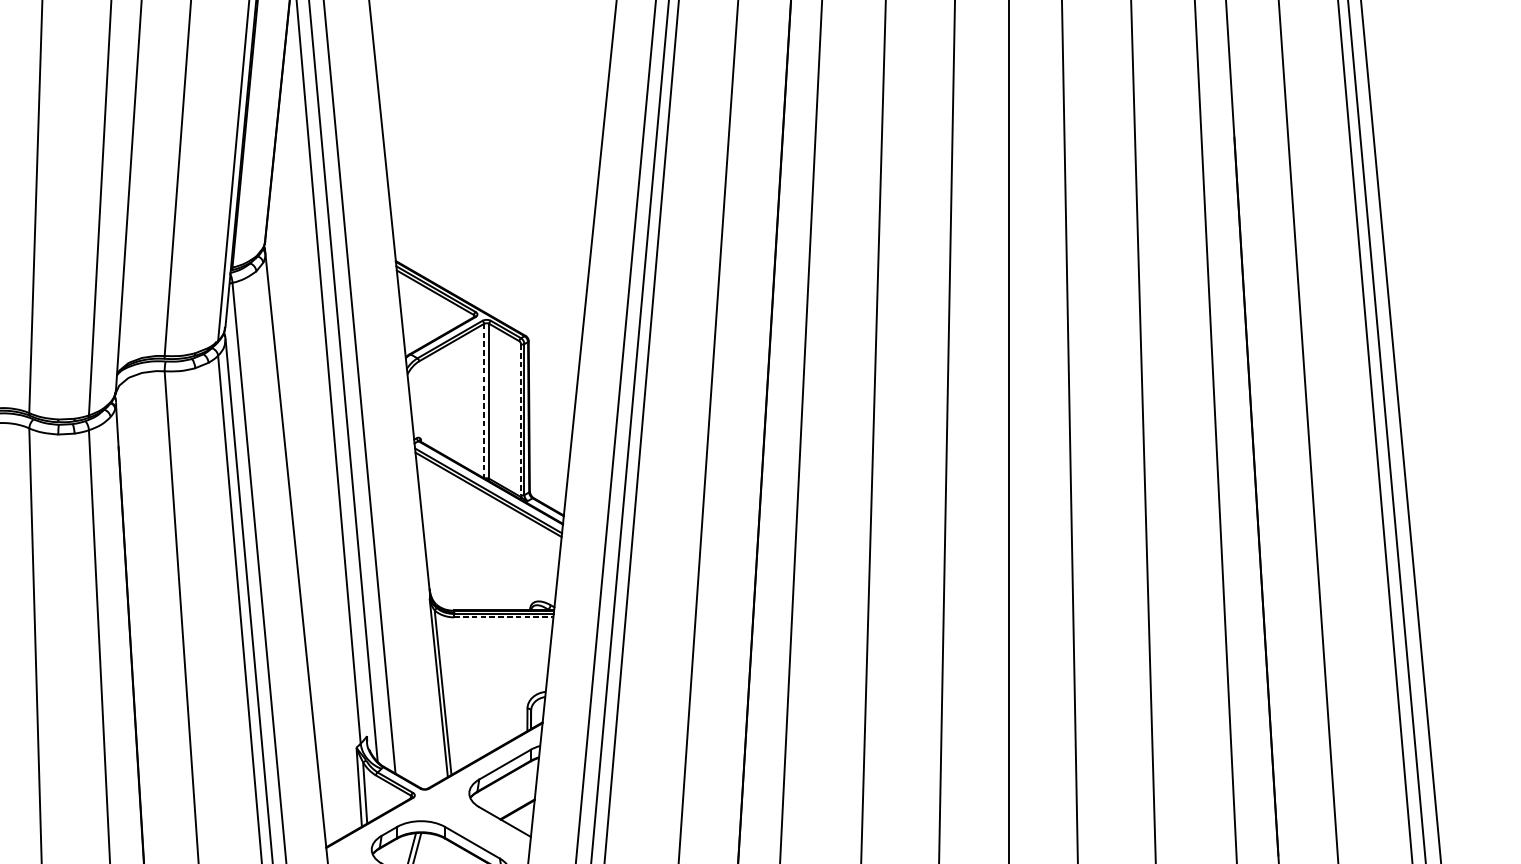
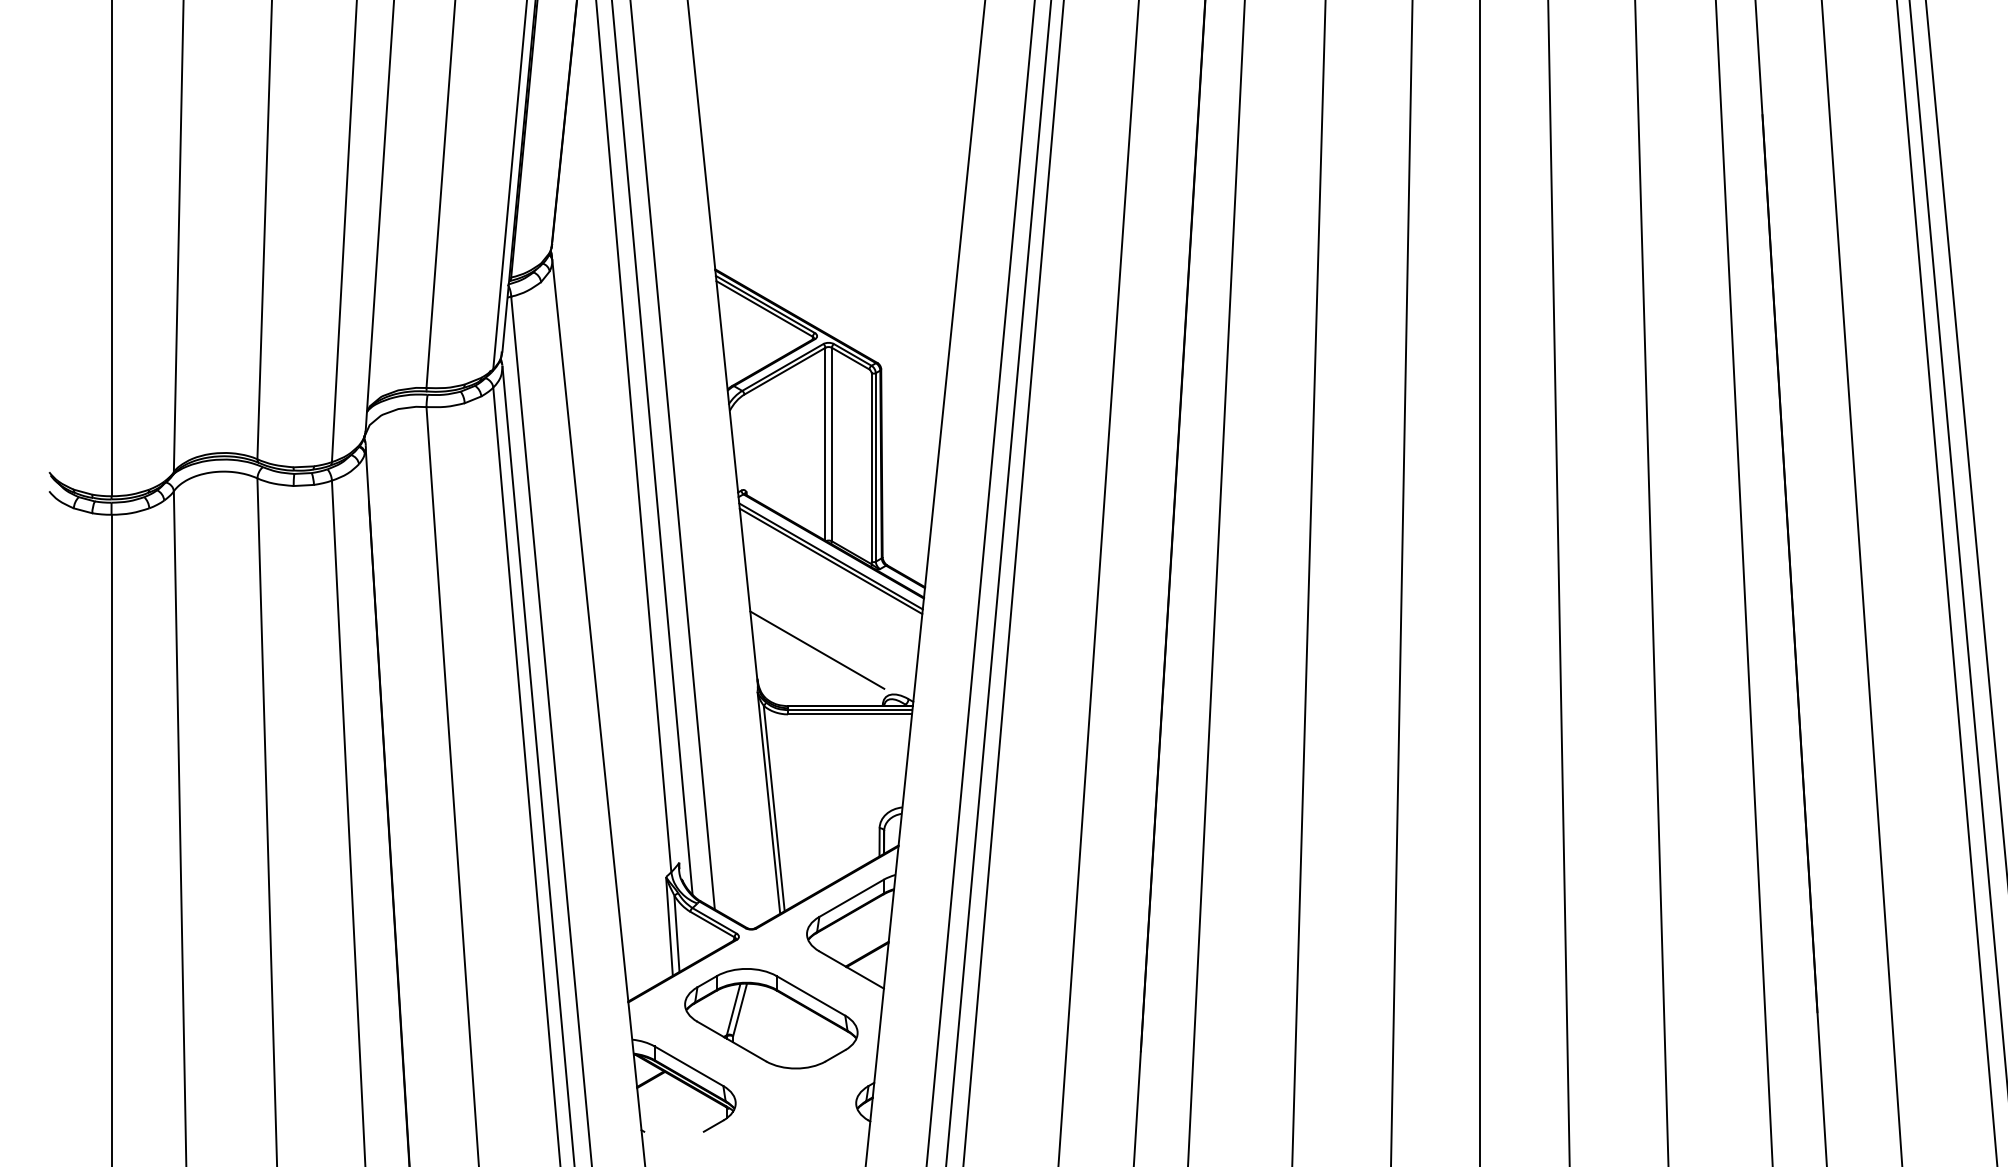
line: (484, 401) -> (825, 444), dashed -> solid
line: (520, 419) -> (871, 467), dashed -> solid
line: (477, 565) -> (817, 649), added
line: (504, 617) -> (850, 714), dashed -> solid

